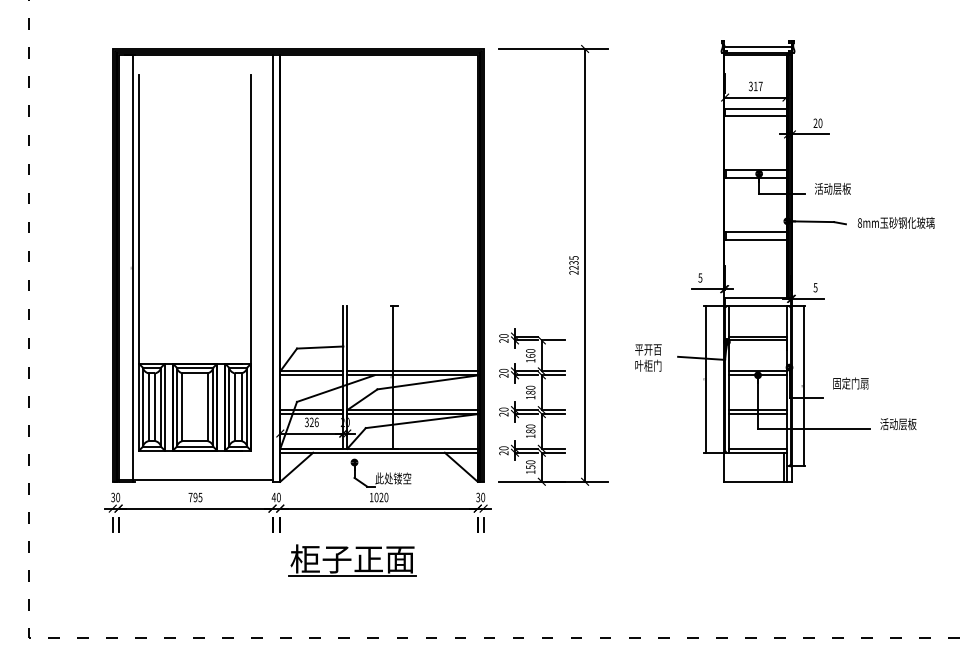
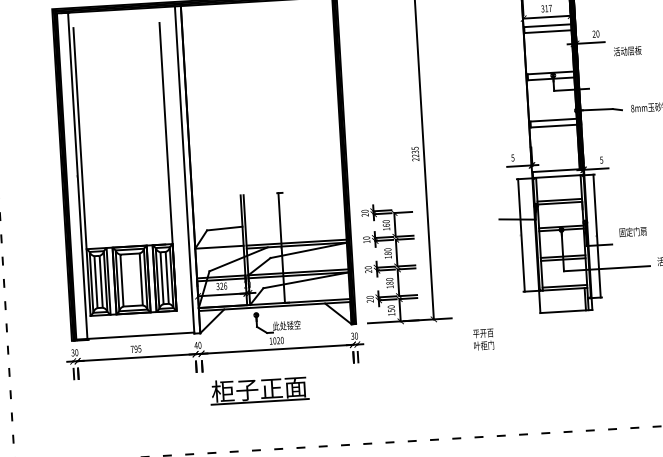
text: (832, 188) -> (627, 50), moved
text: (648, 357) -> (483, 339), moved
line: (311, 375) -> (219, 250), removed
text: (503, 375) -> (366, 241), 20 -> 10

